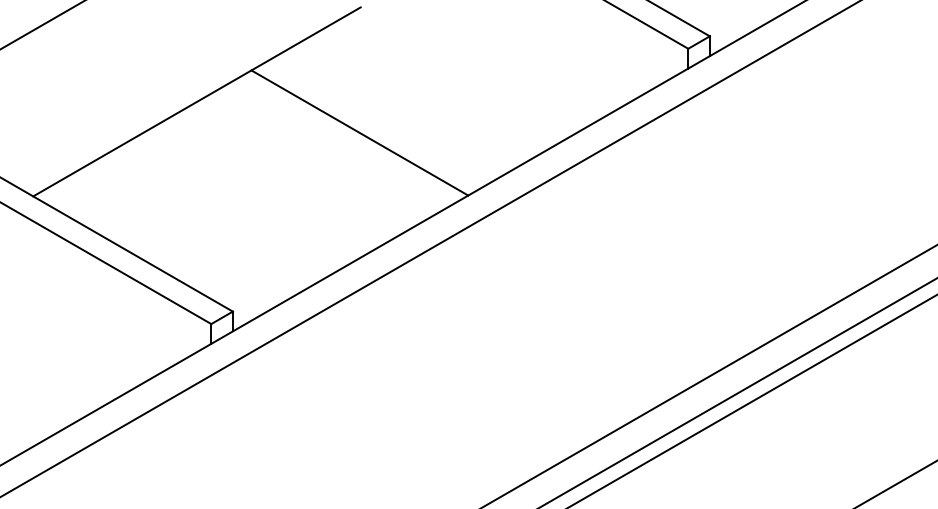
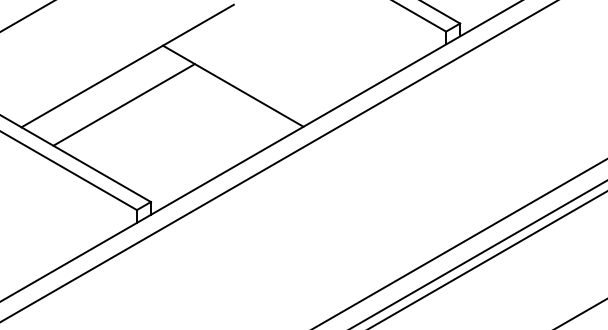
line: (190, 161) -> (123, 104), added

